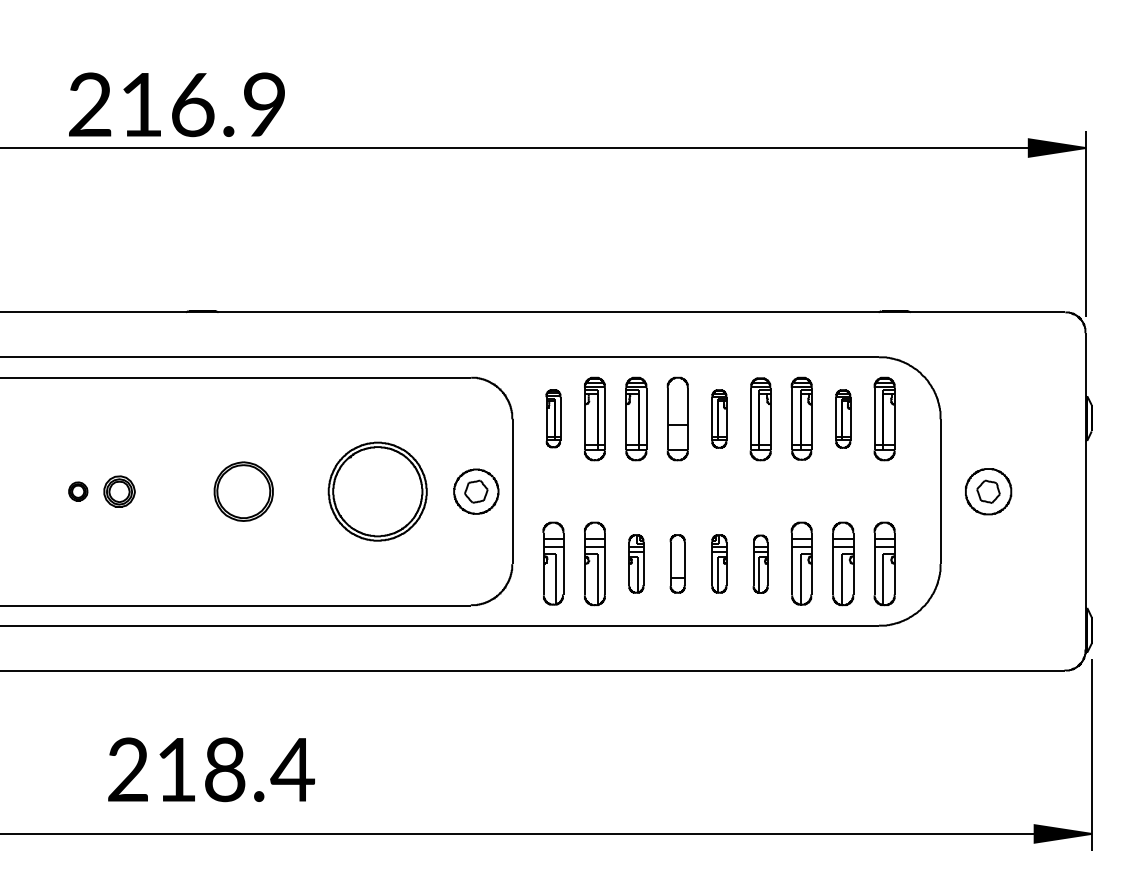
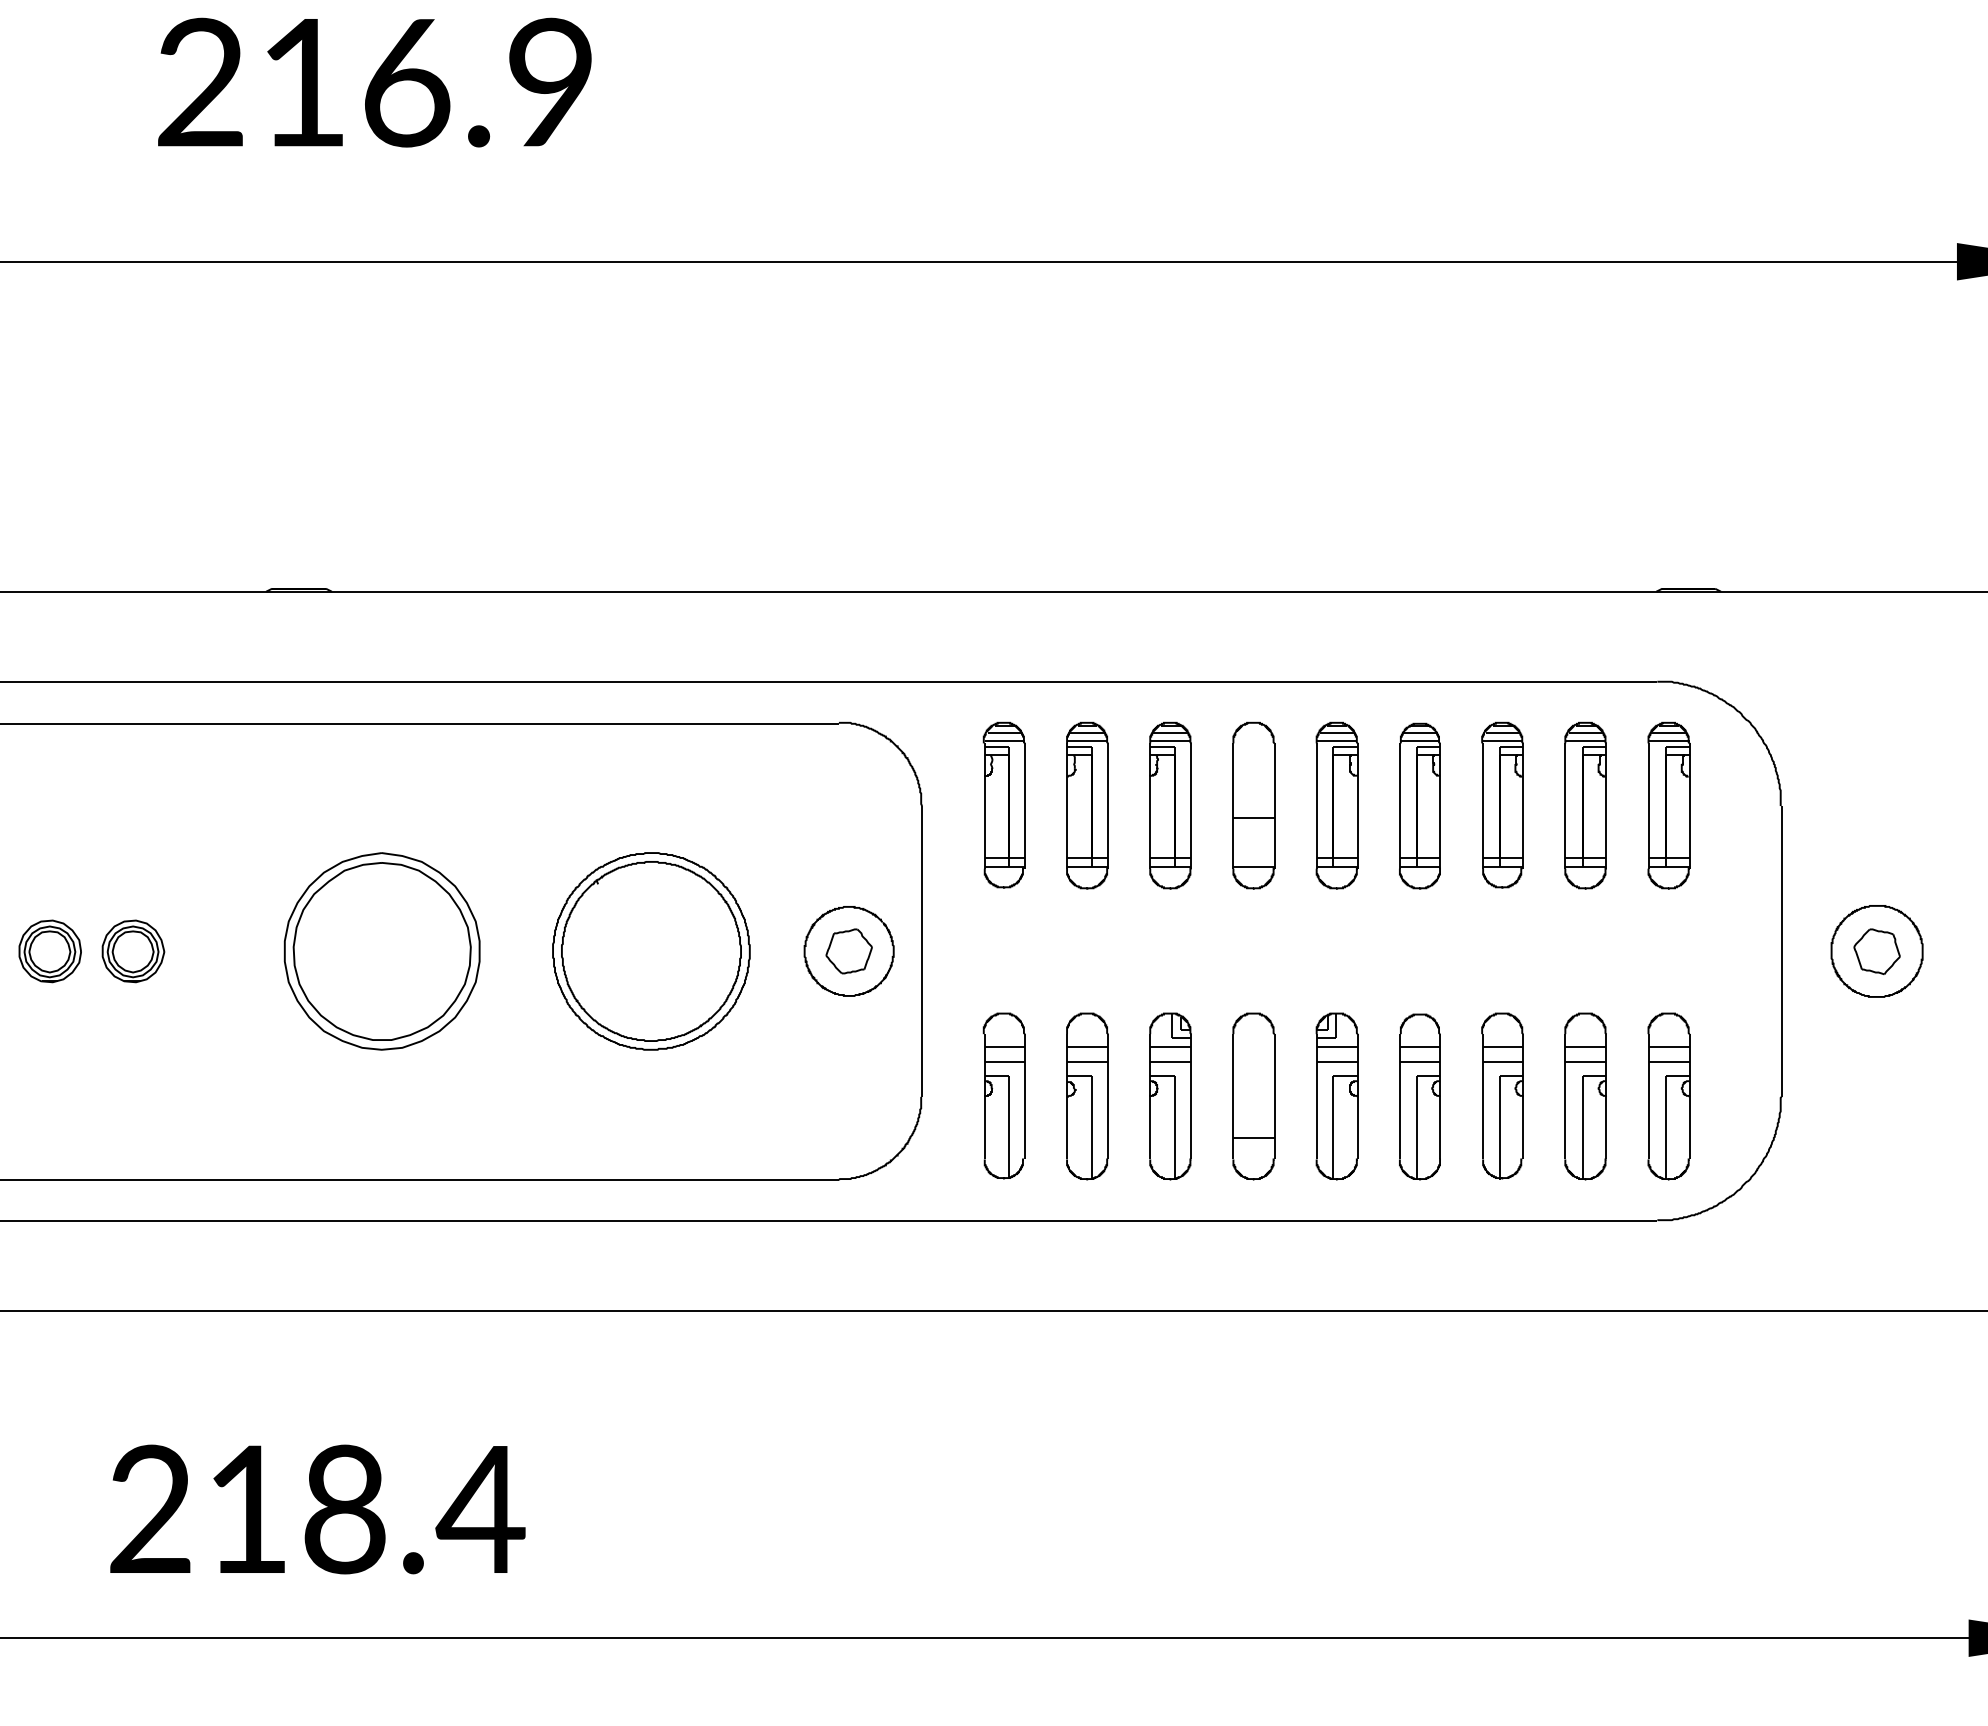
text: (176, 104) -> (373, 82), moved
part: (553, 418) -> (1004, 804), size x1.43
part: (719, 418) -> (1337, 804), size x1.43
part: (843, 418) -> (1586, 804), size x1.43
part: (78, 491) -> (50, 950), size x1.67
part: (243, 491) -> (381, 950), size x1.67
part: (636, 563) -> (1170, 1095), size x1.43
part: (677, 563) -> (1252, 1095), size x1.43
part: (719, 563) -> (1337, 1095), size x1.43
part: (760, 564) -> (1419, 1097), size x1.43

